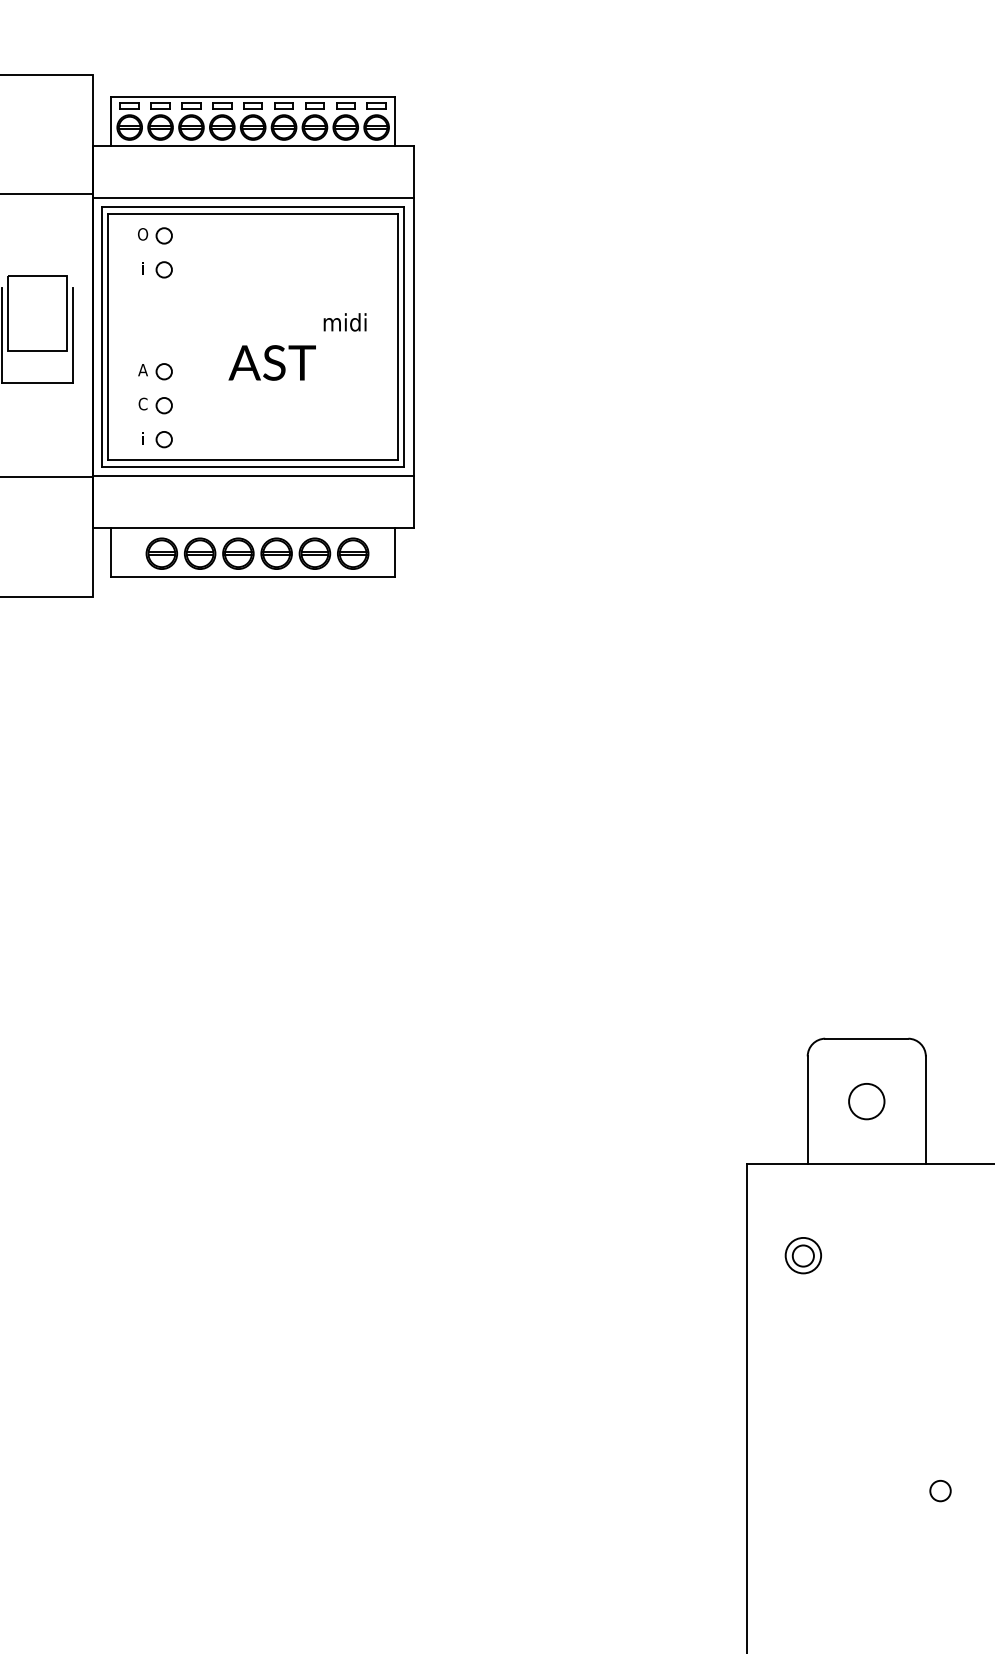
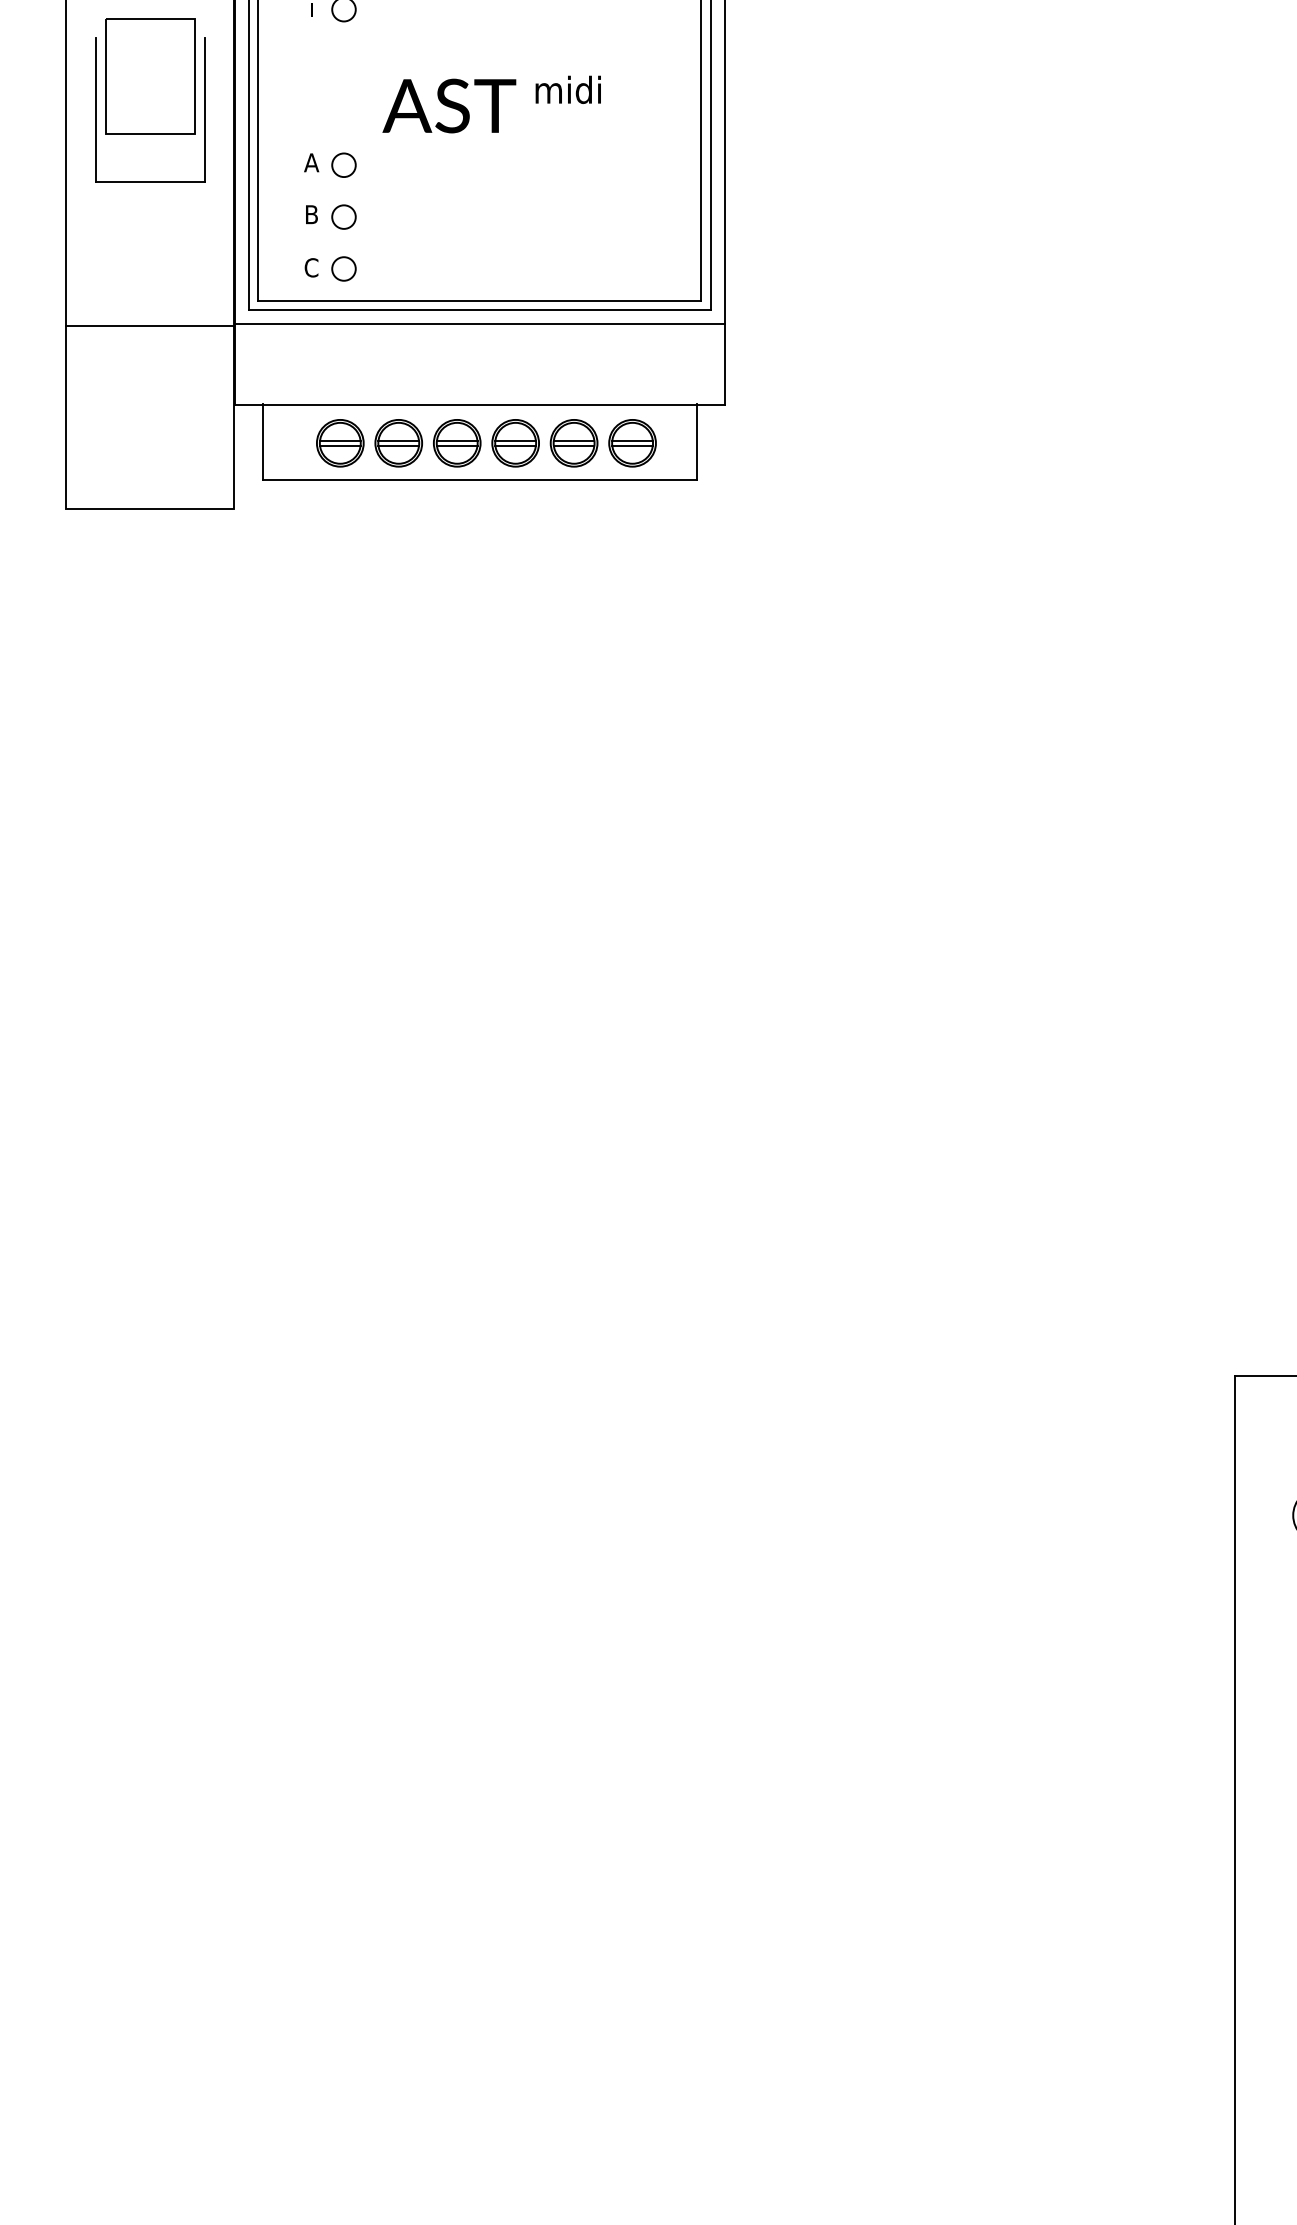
text: (344, 322) -> (567, 90), moved
text: (271, 362) -> (448, 105), moved
text: (142, 403) -> (310, 213), C -> B
text: (142, 438) -> (310, 267), i -> C

